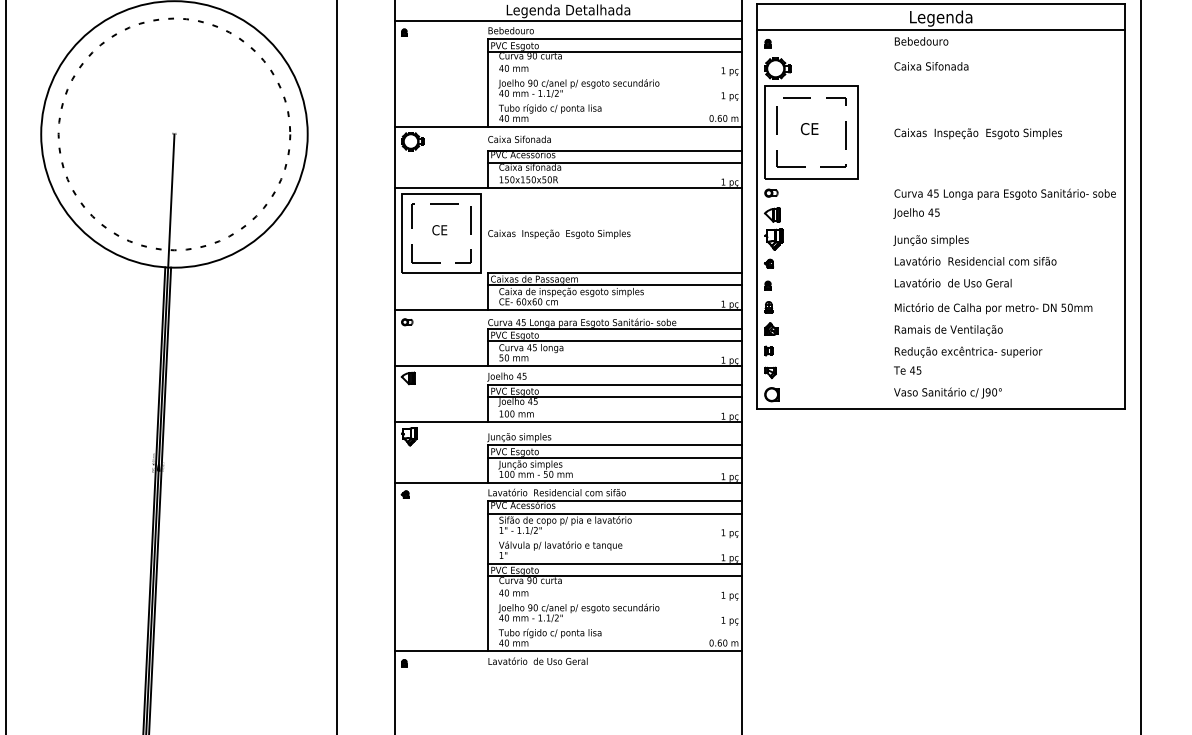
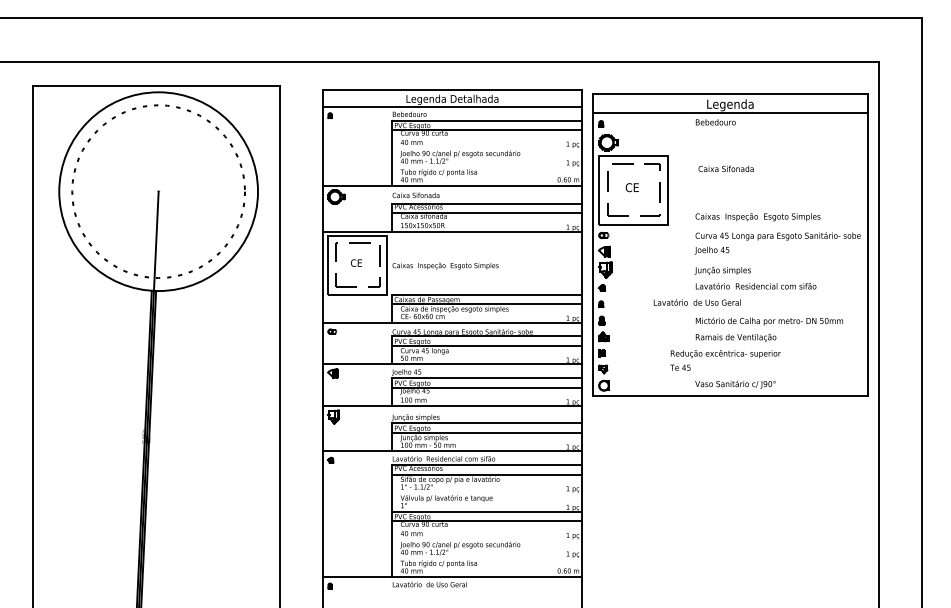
text: (930, 65) -> (725, 168), moved
text: (977, 134) -> (757, 217), moved
text: (952, 283) -> (696, 302), moved
text: (968, 360) -> (725, 360), moved

